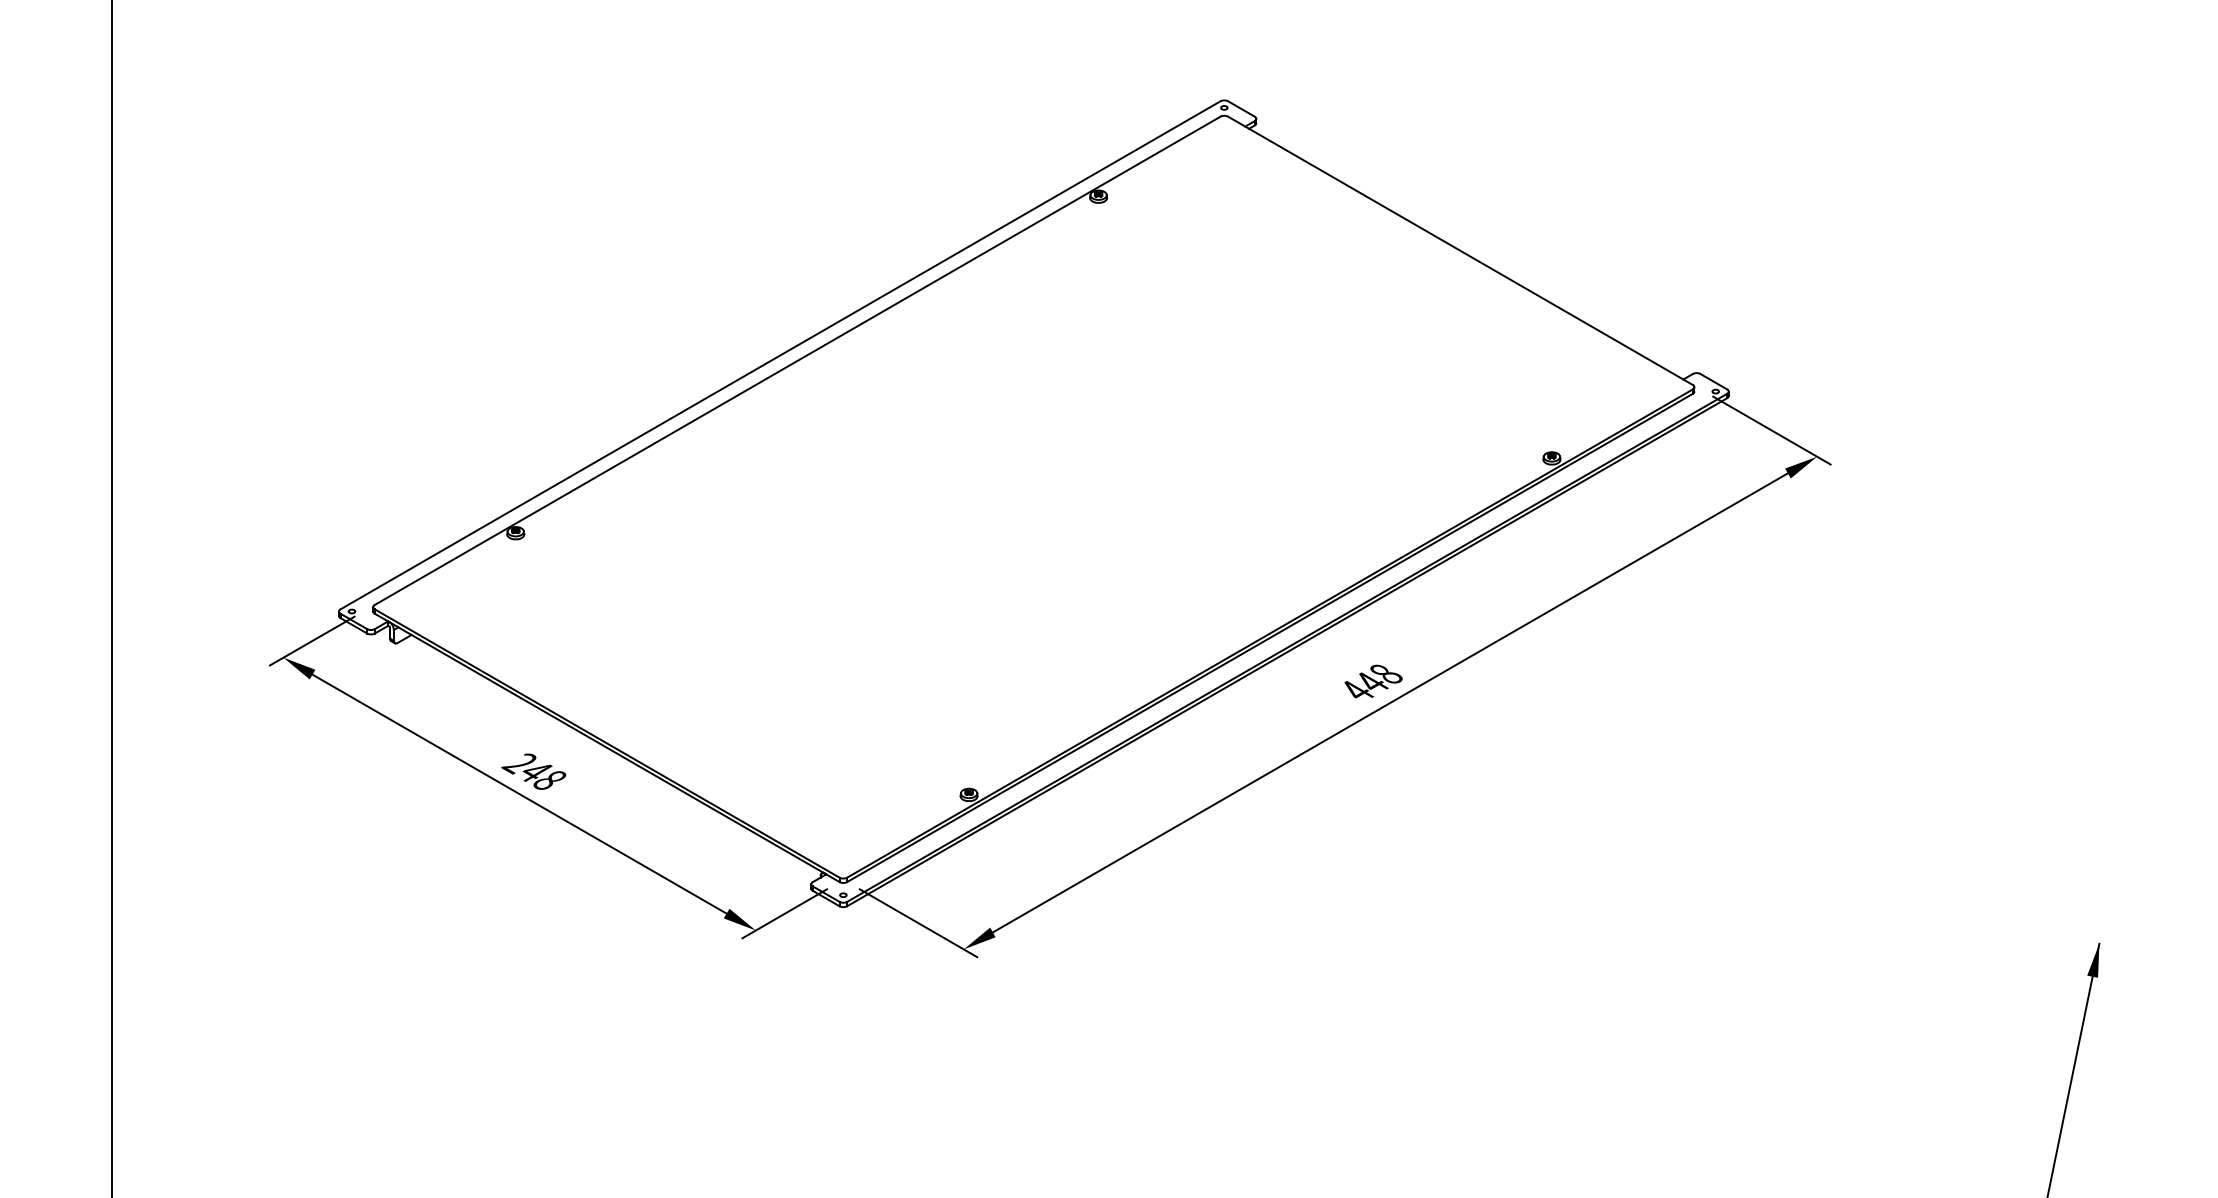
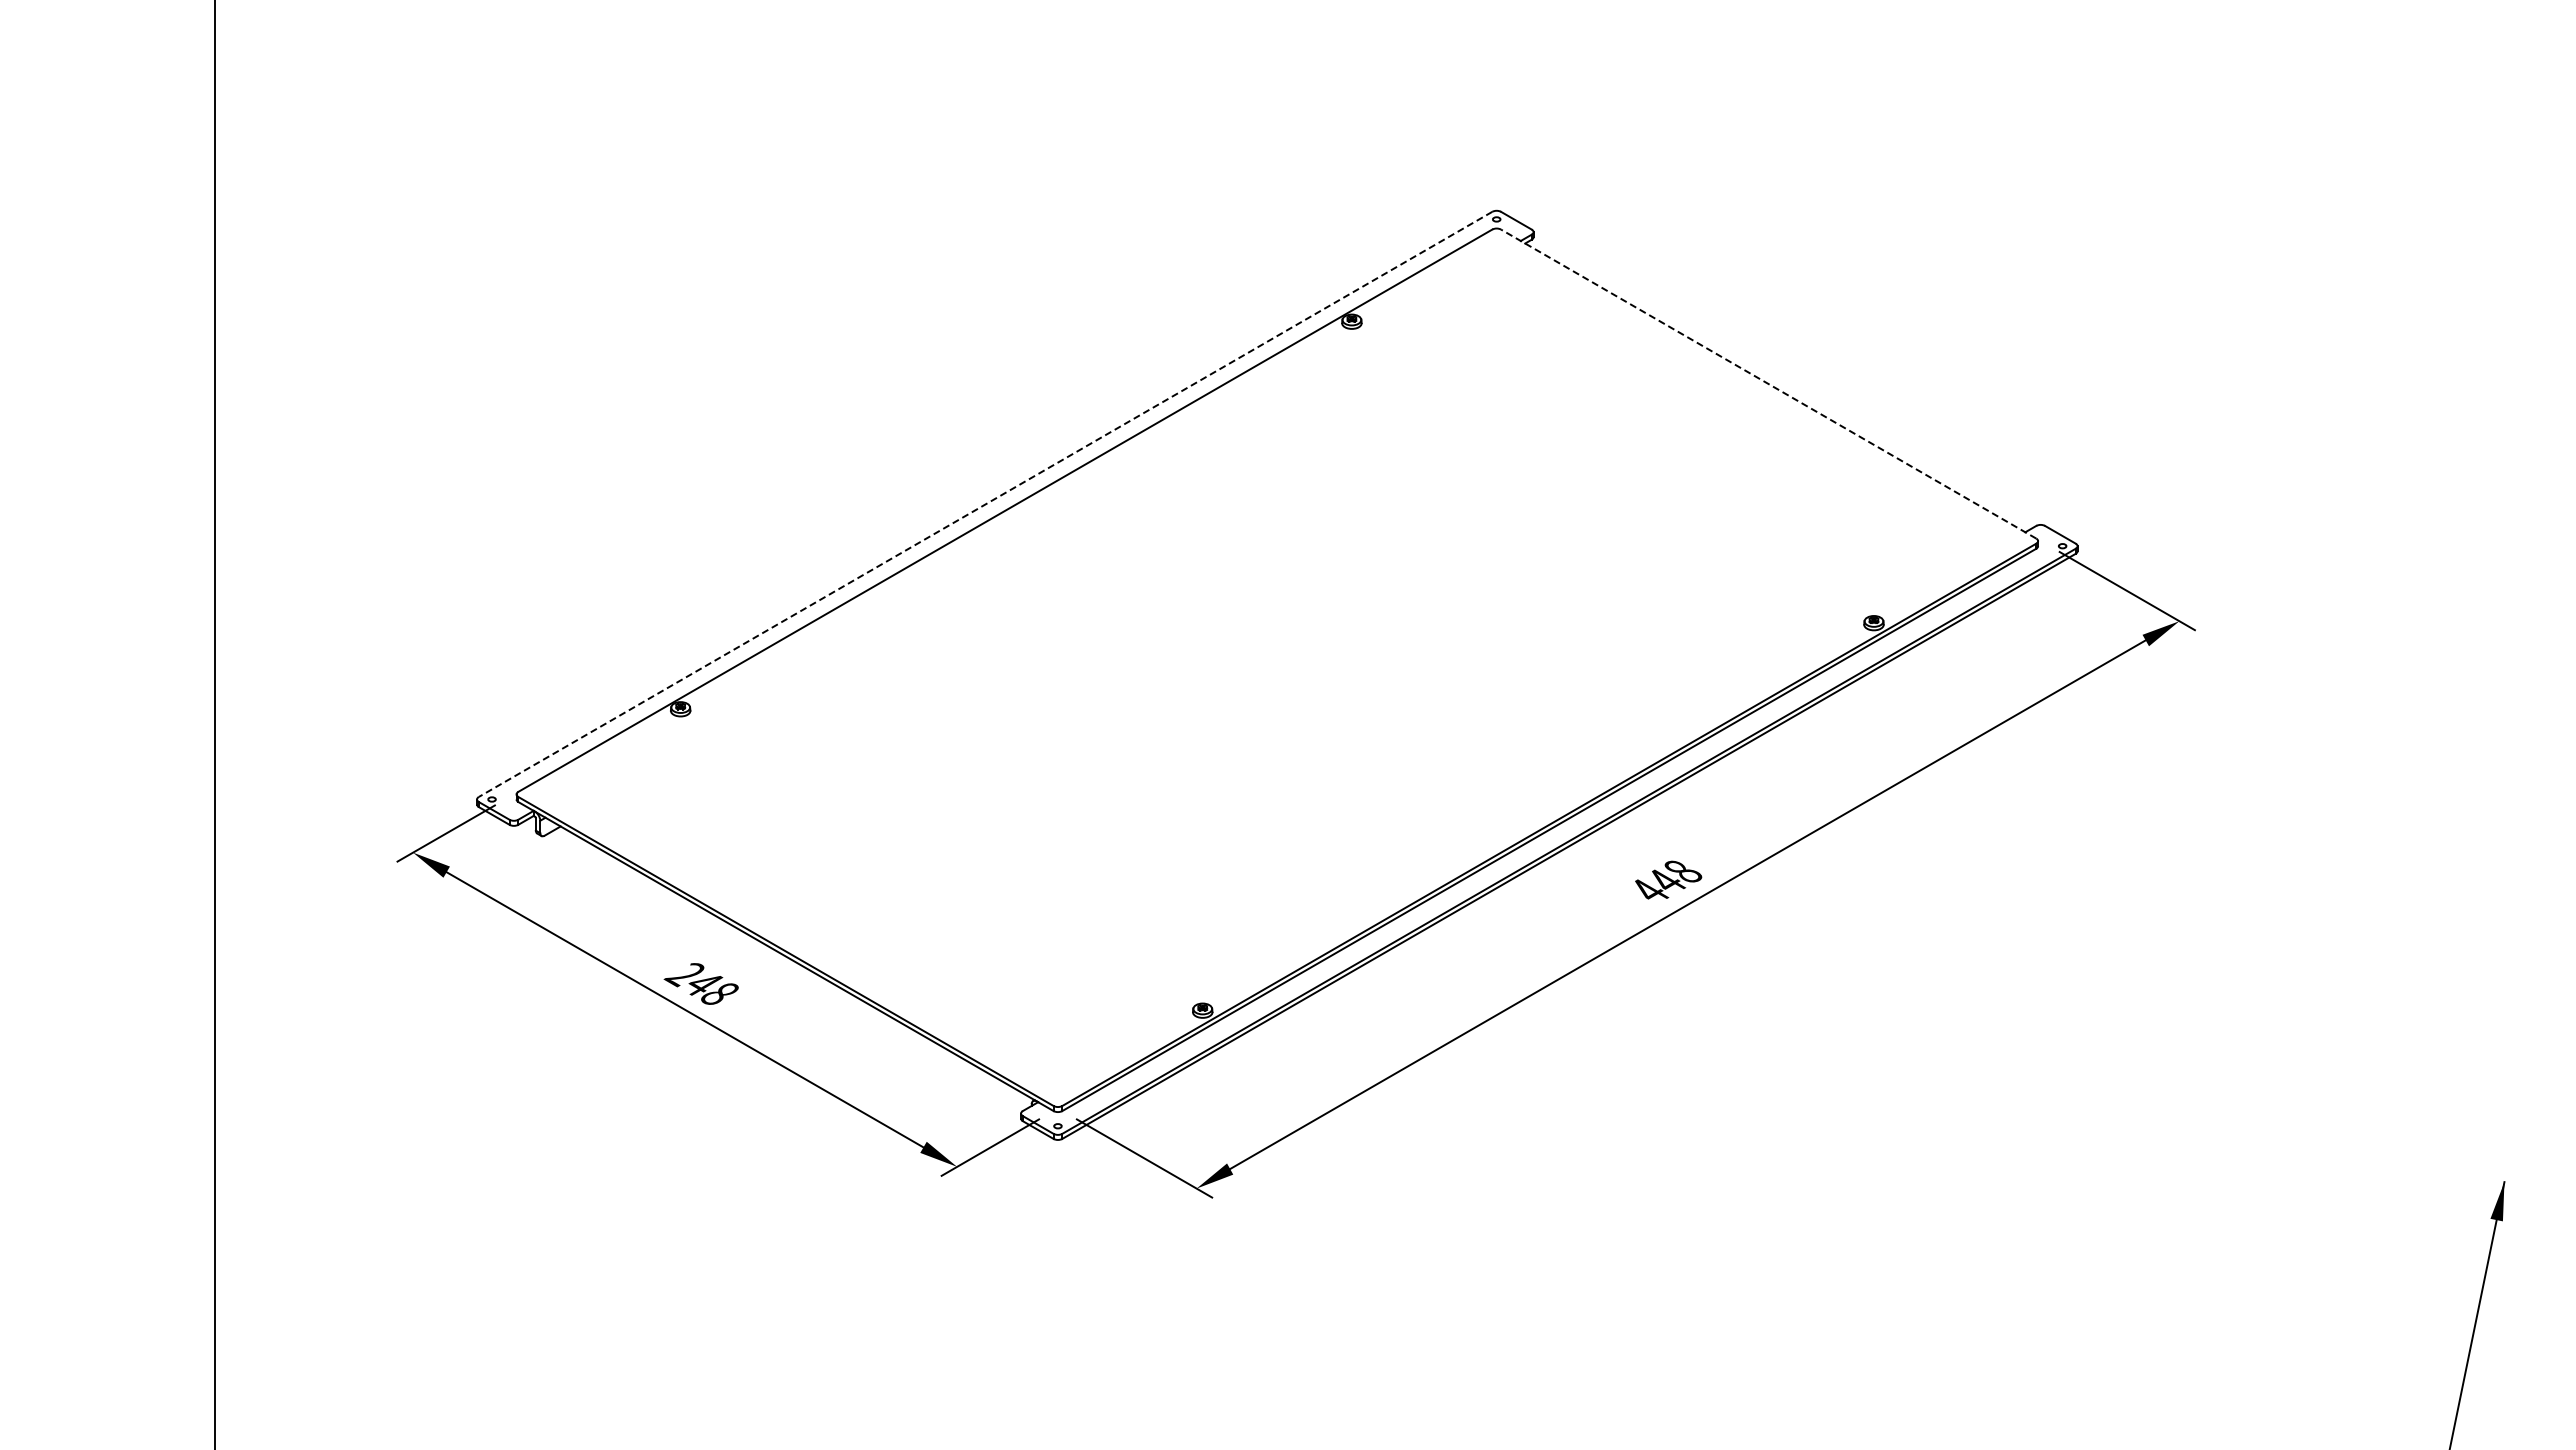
line: (1460, 250) -> (1768, 383), solid -> dashed
line: (780, 355) -> (985, 504), solid -> dashed

